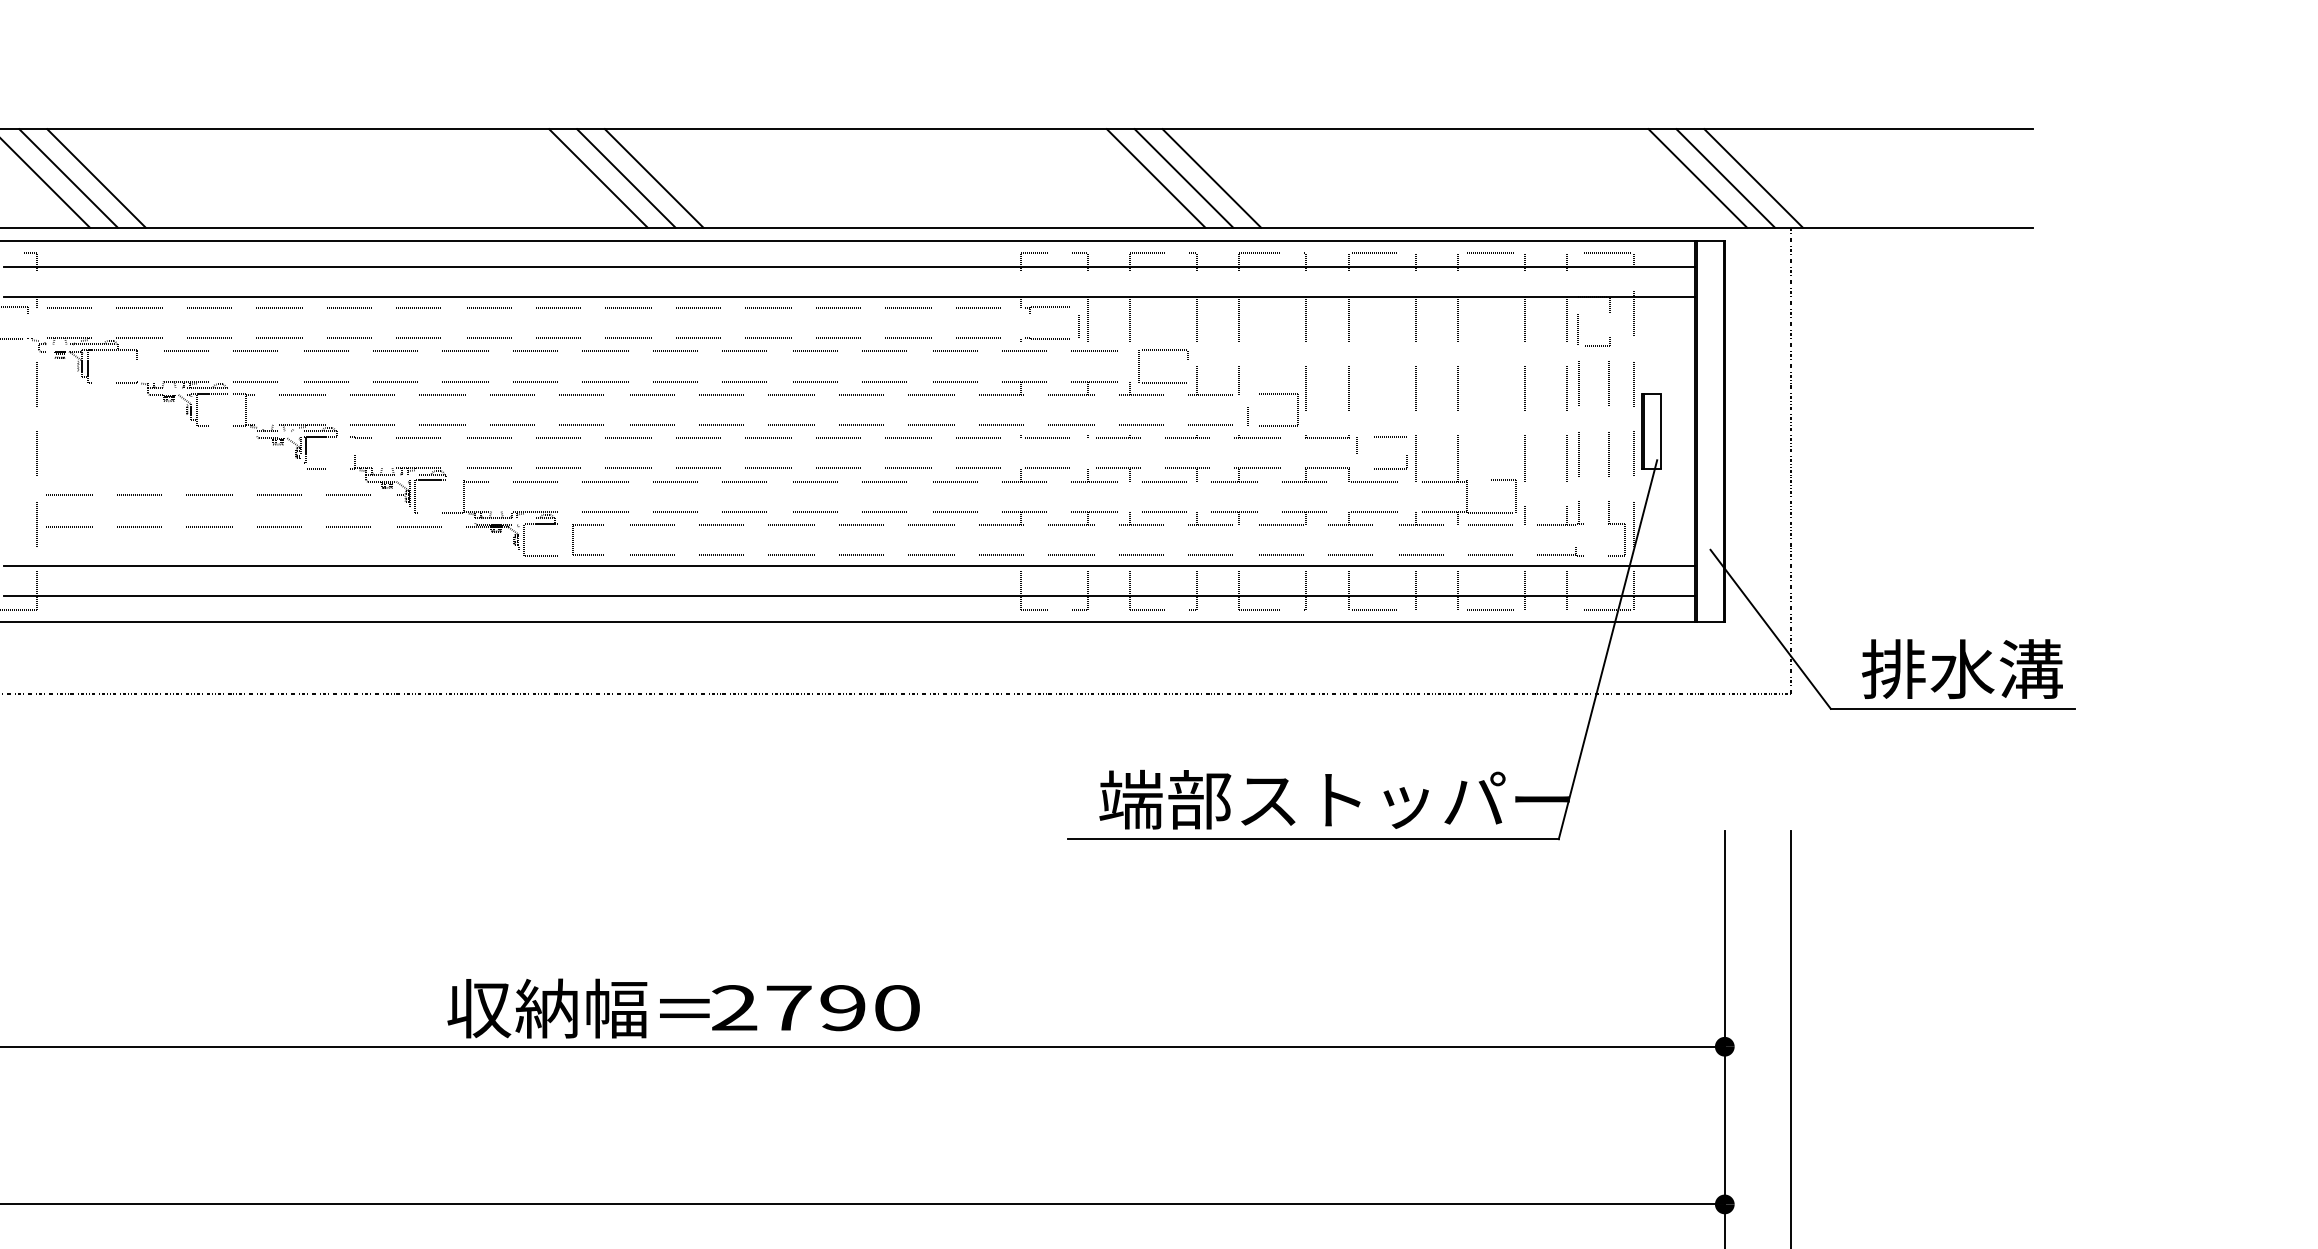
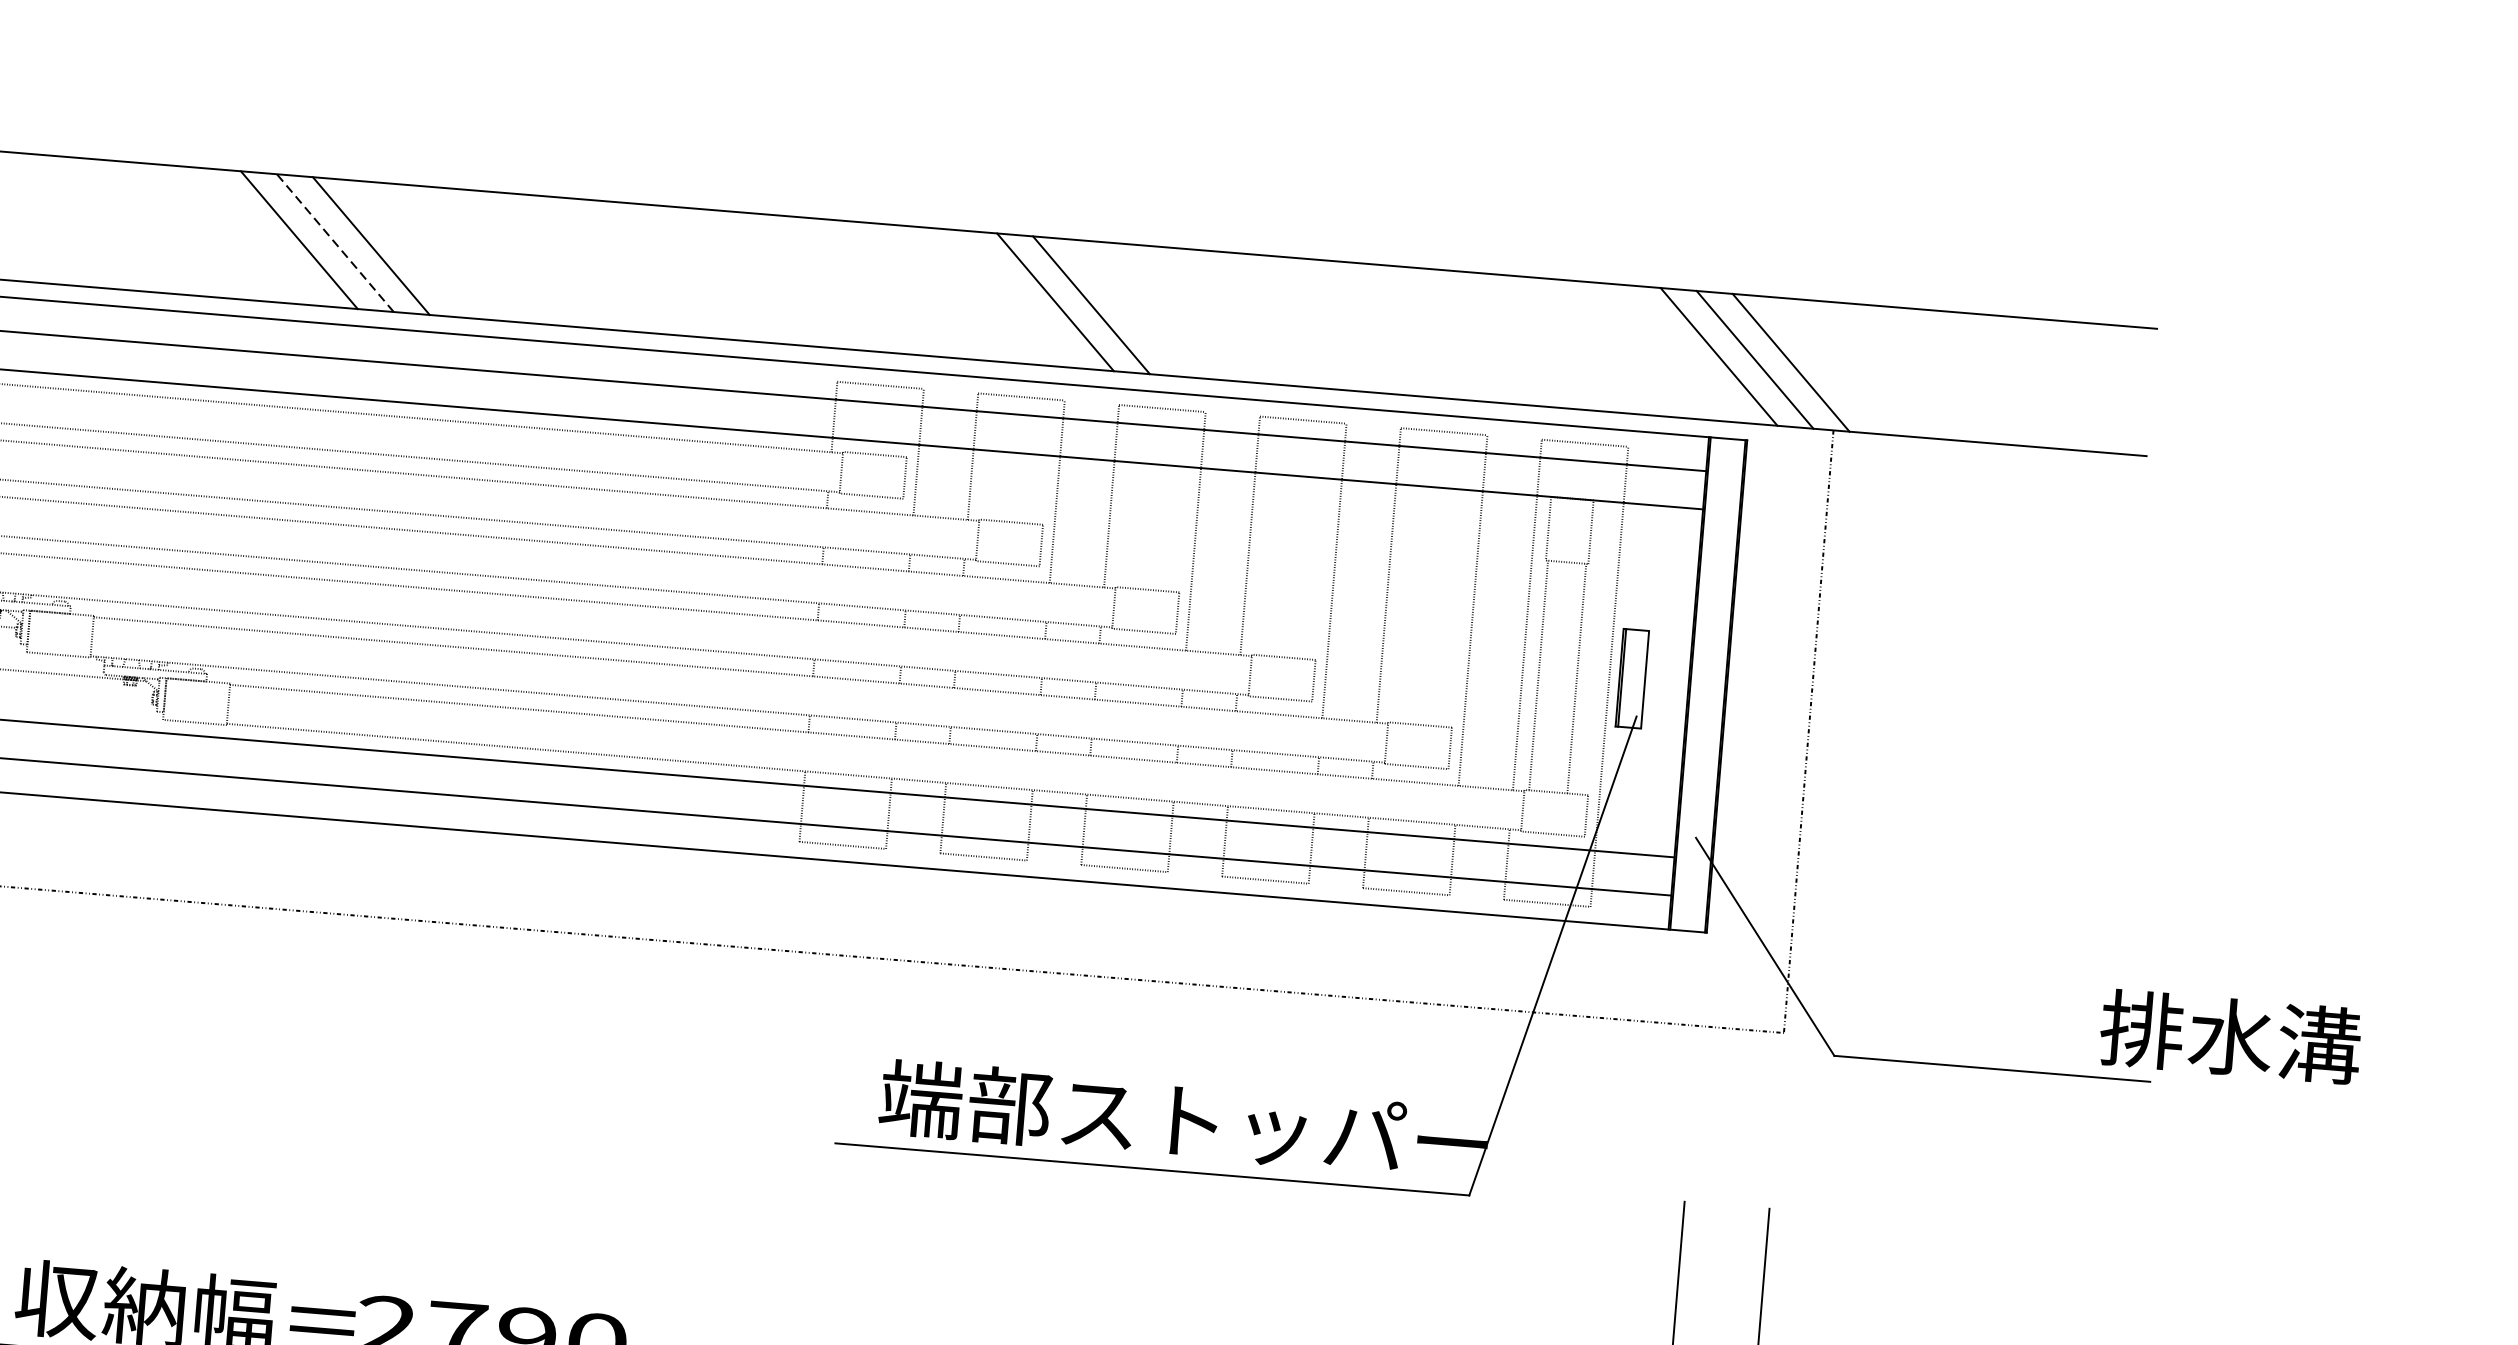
line: (626, 178) -> (335, 243), solid -> dashed
line: (1155, 178) -> (1018, 299), removed
text: (1961, 669) -> (2229, 1037), moved

